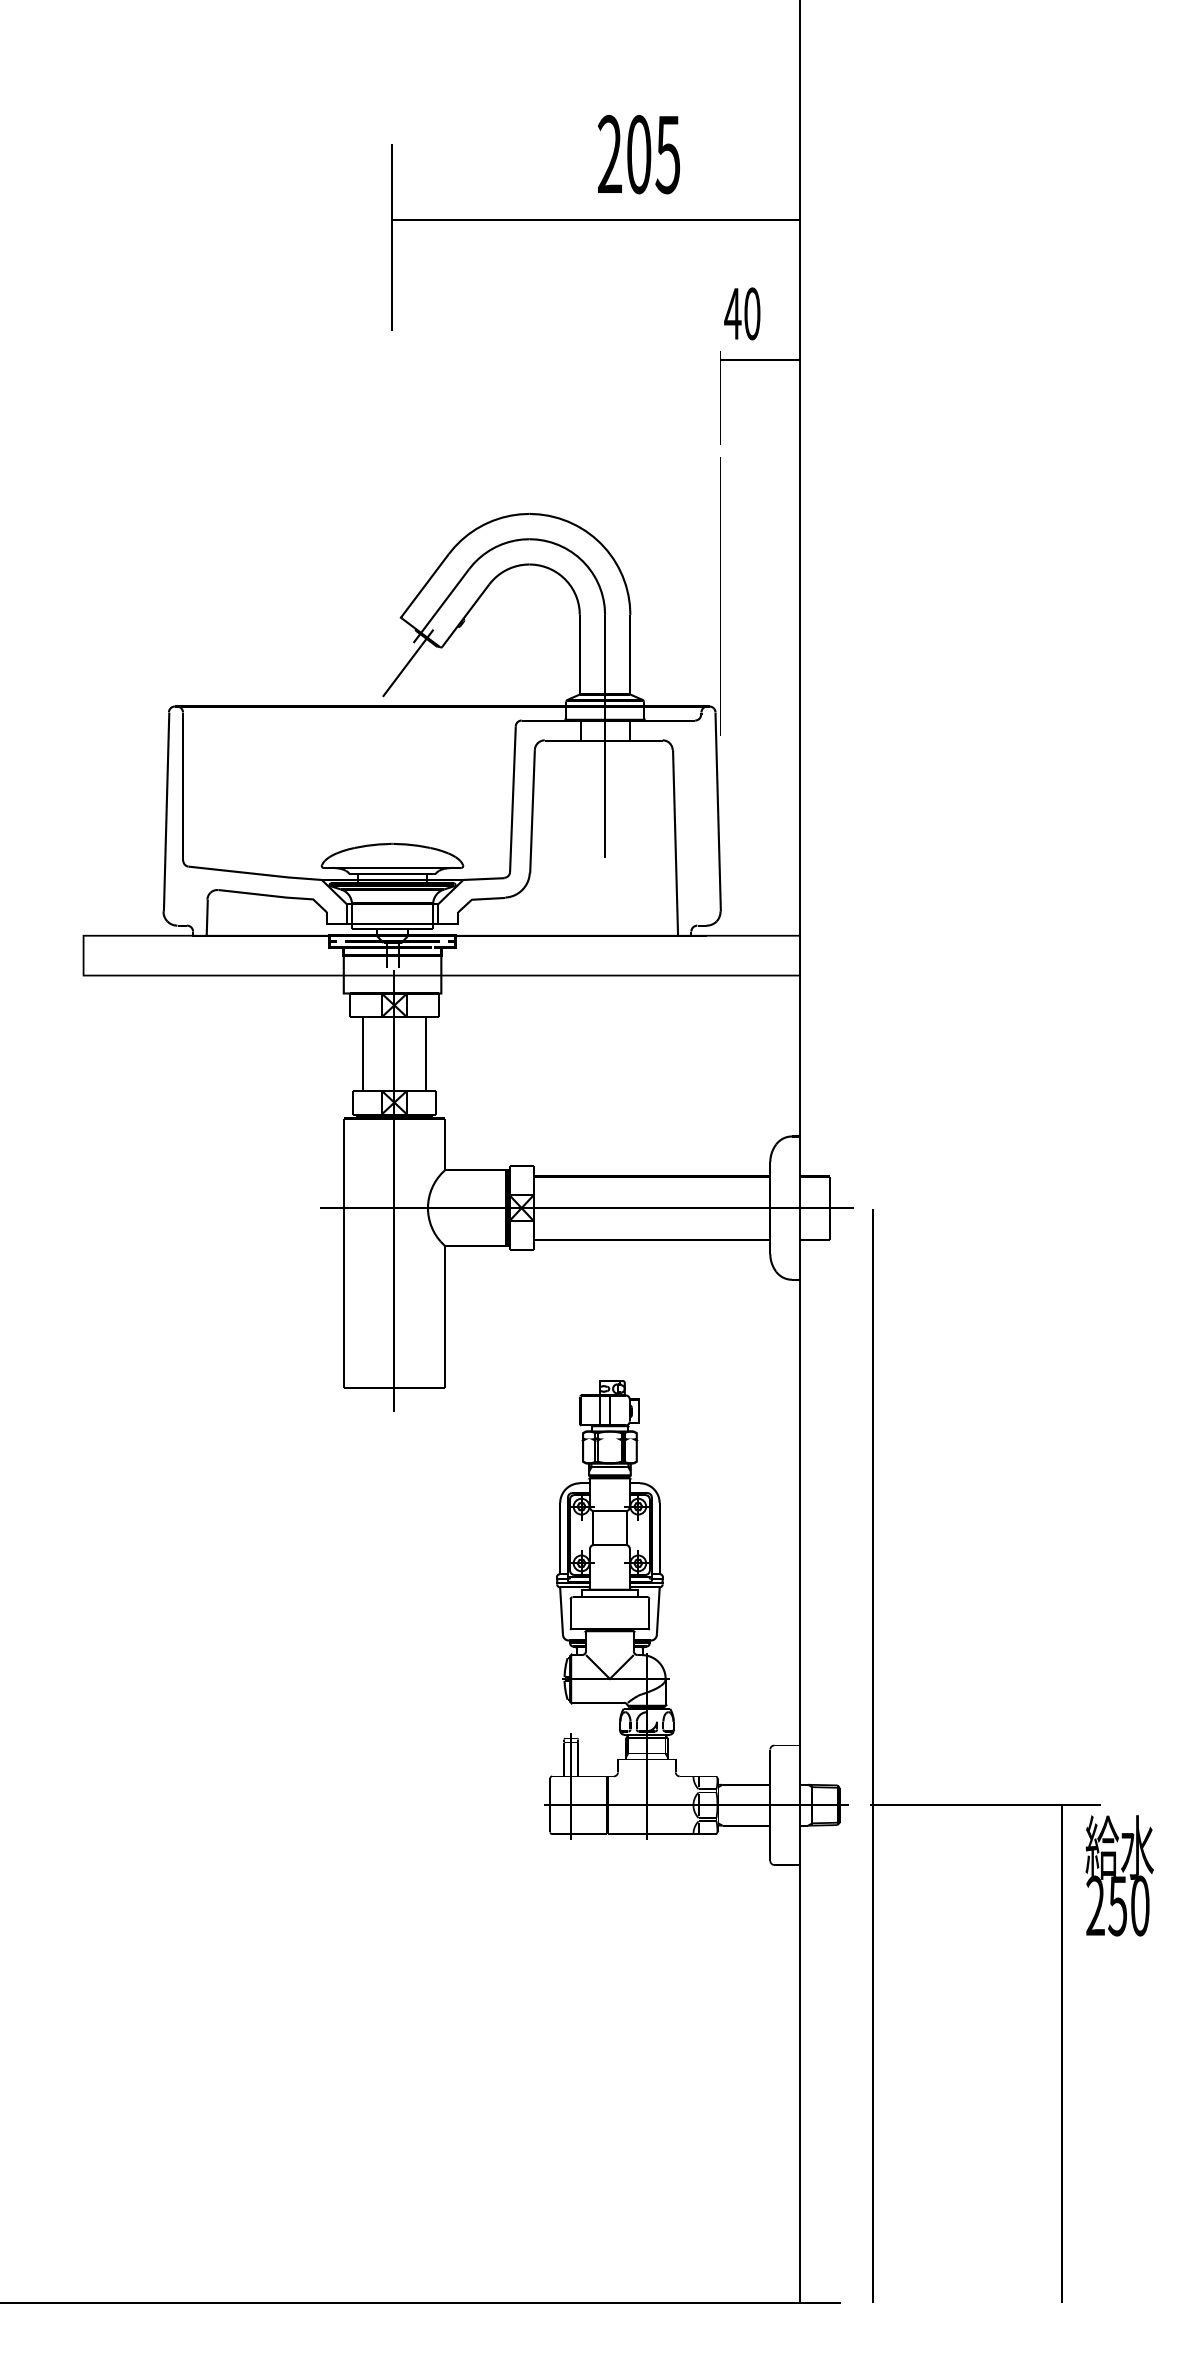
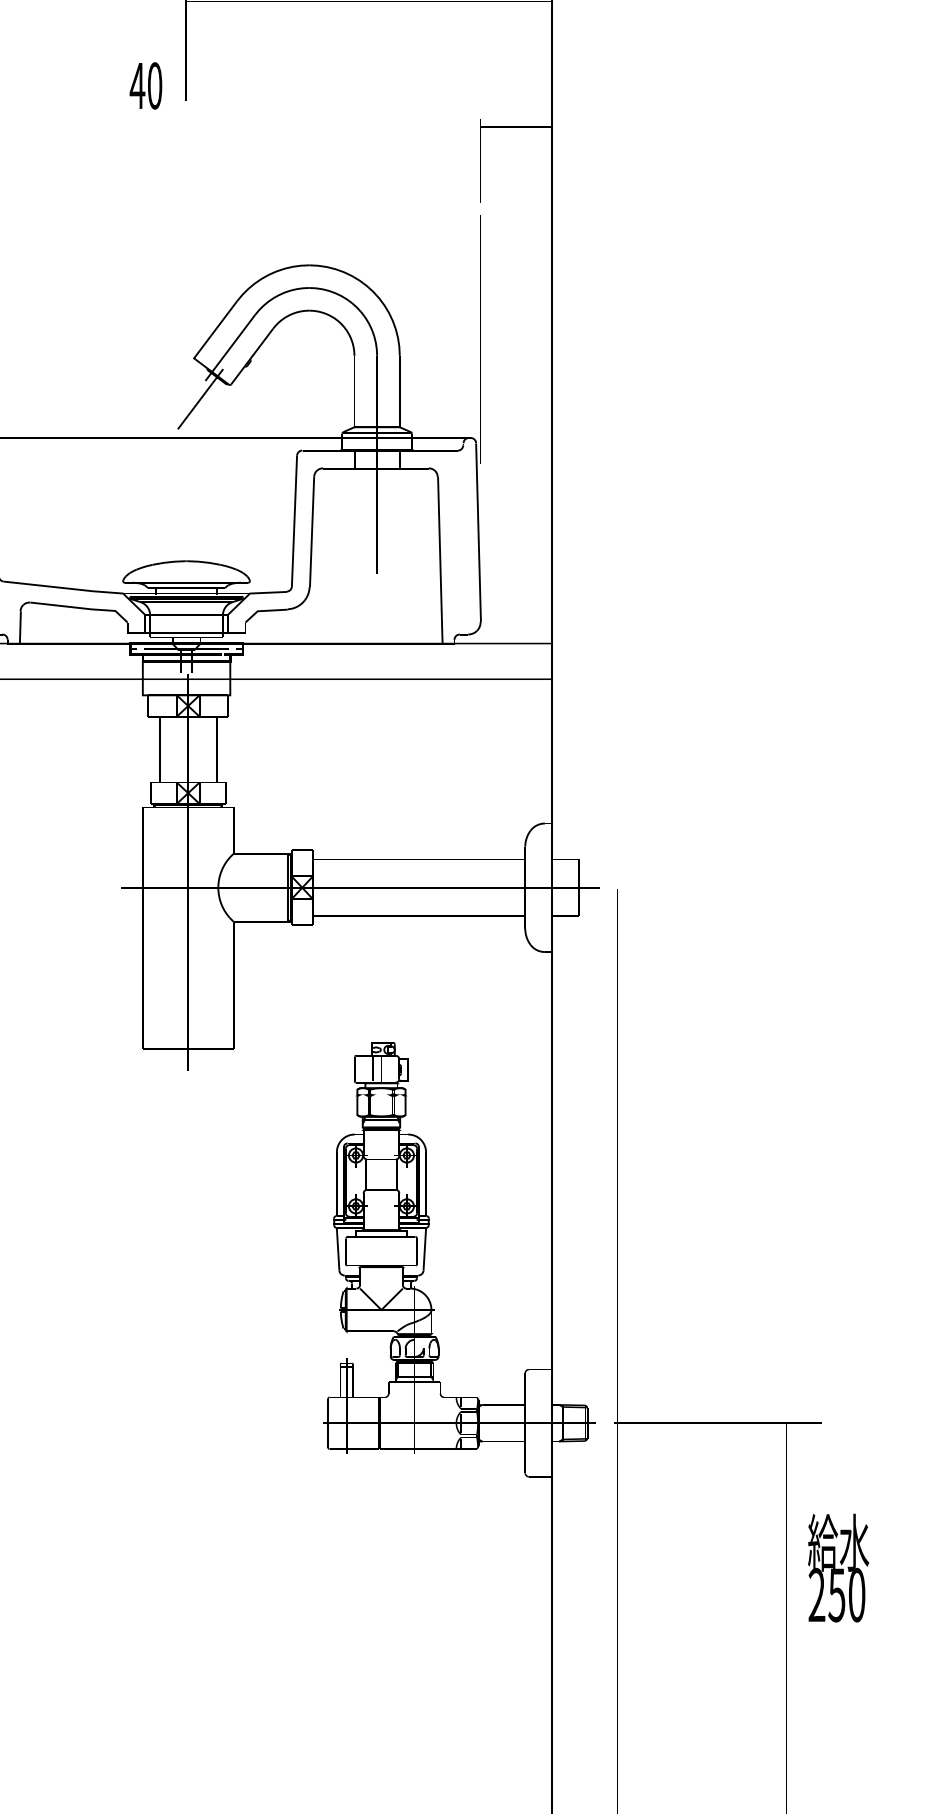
text: (742, 313) -> (146, 85), moved
text: (1119, 1875) -> (838, 1567), moved

